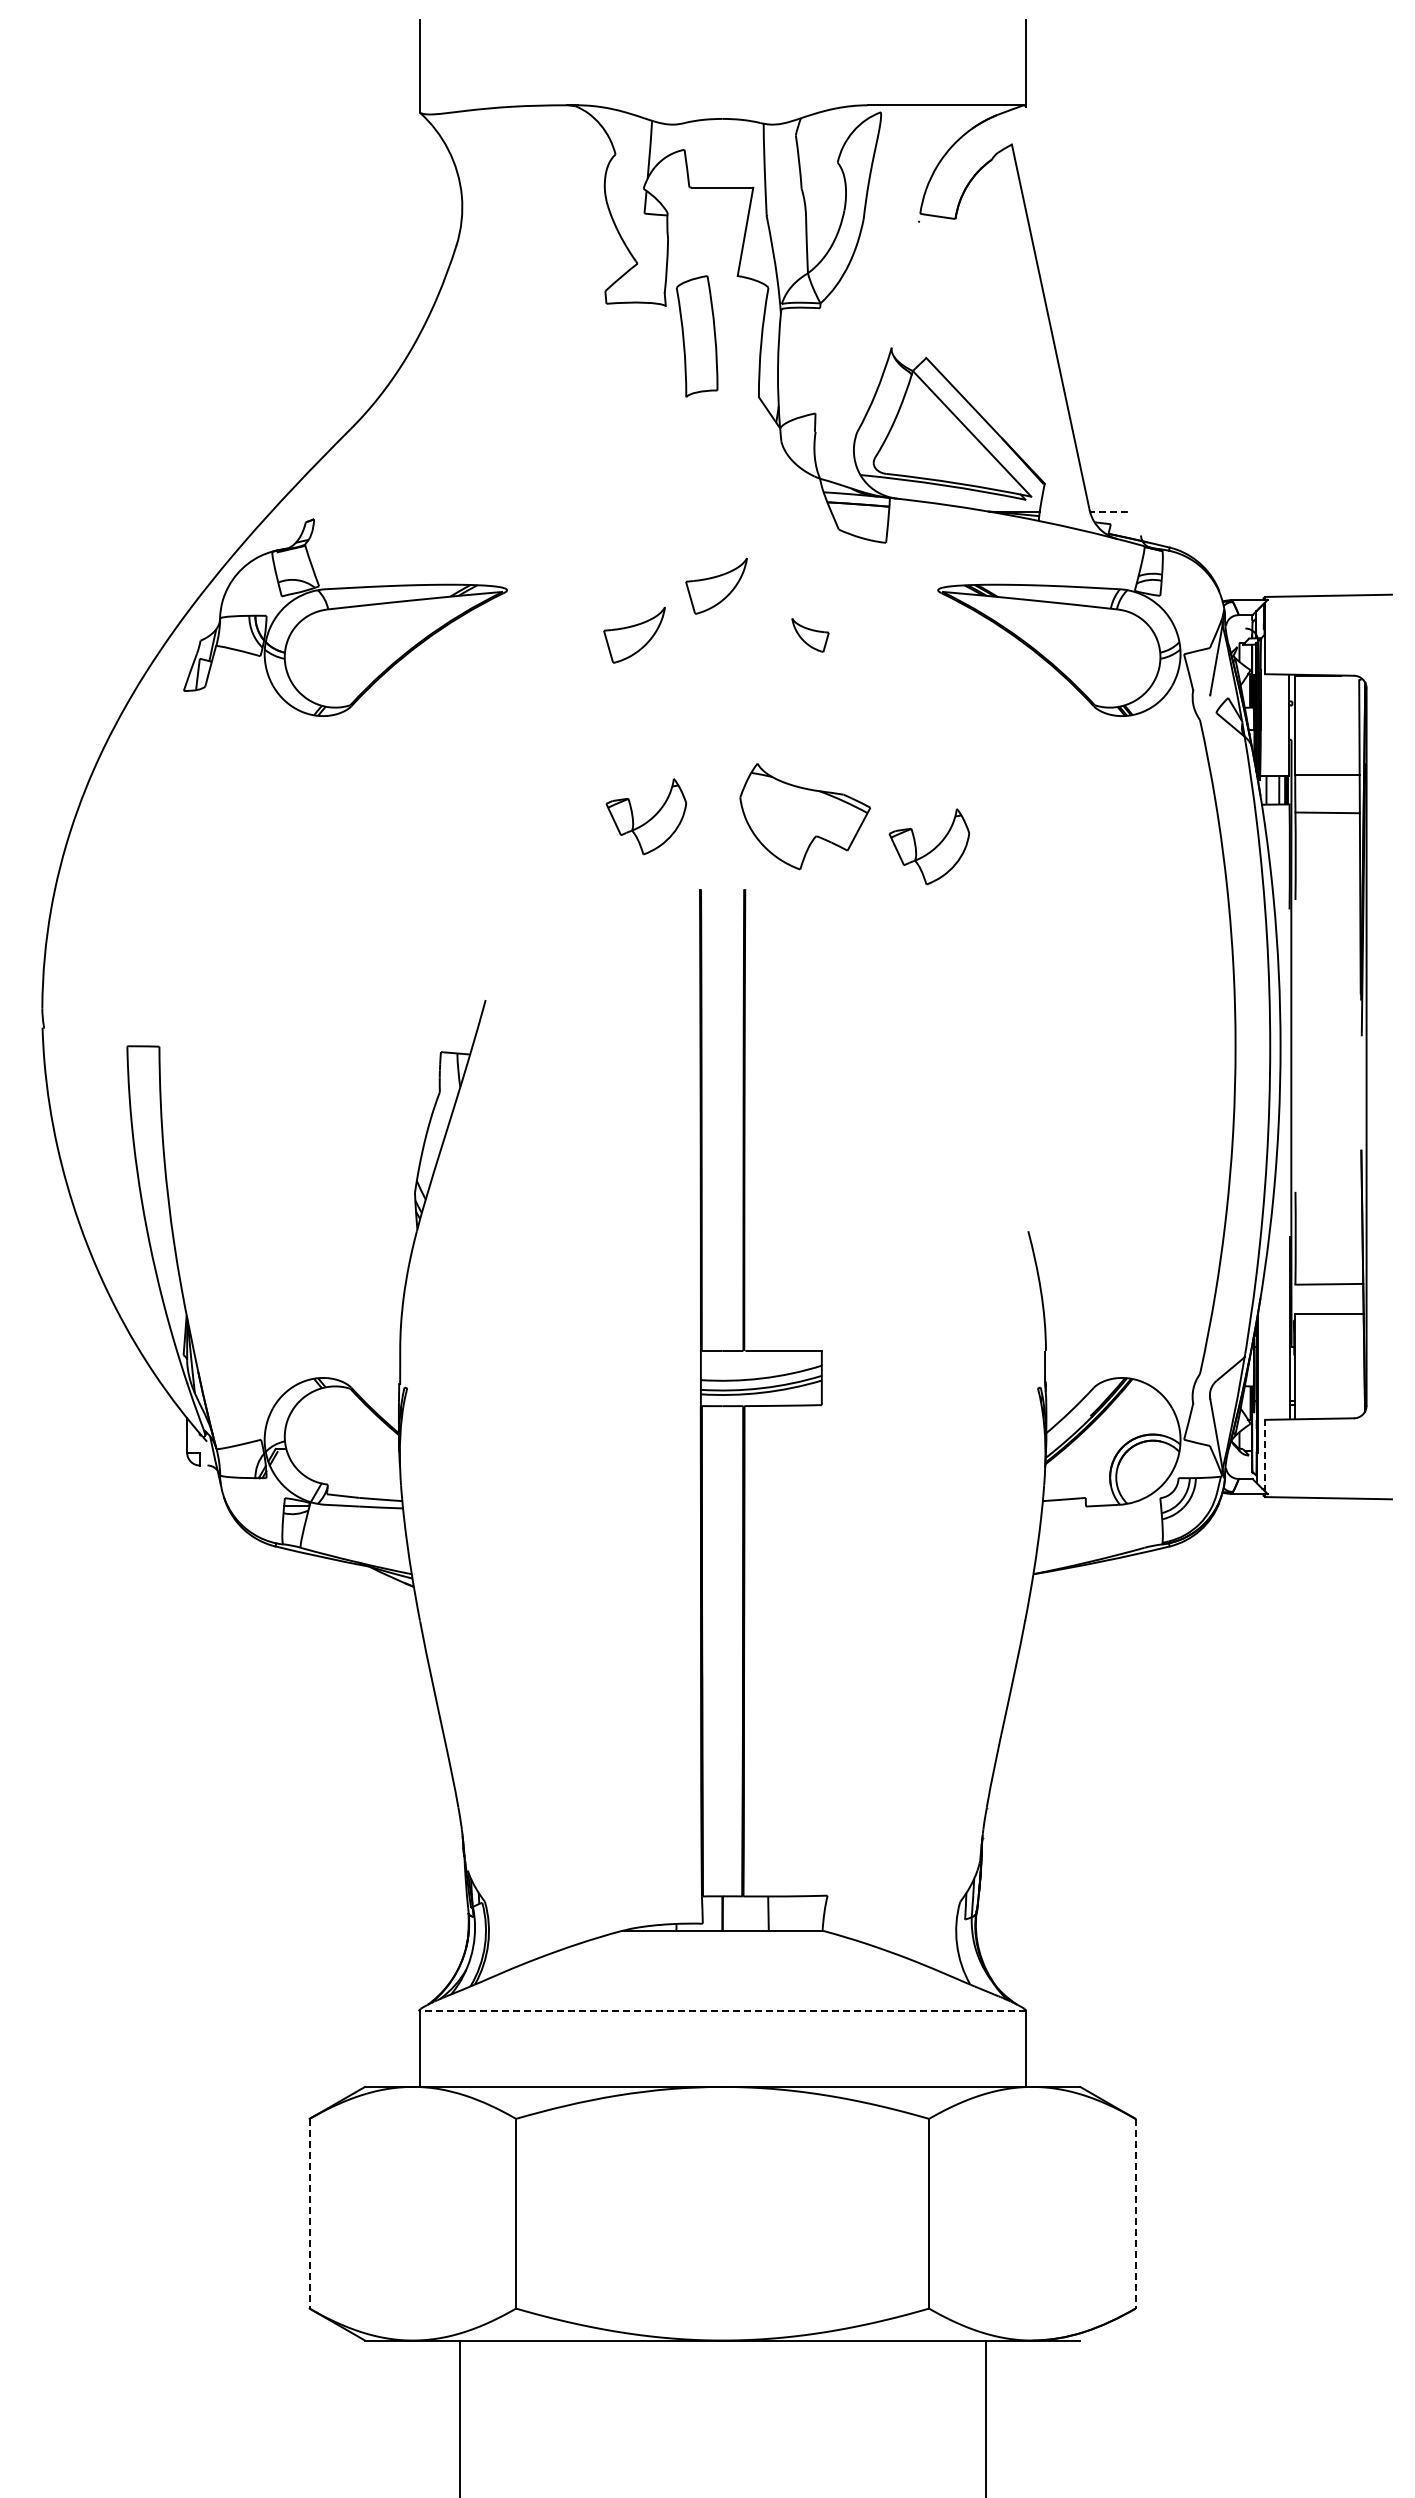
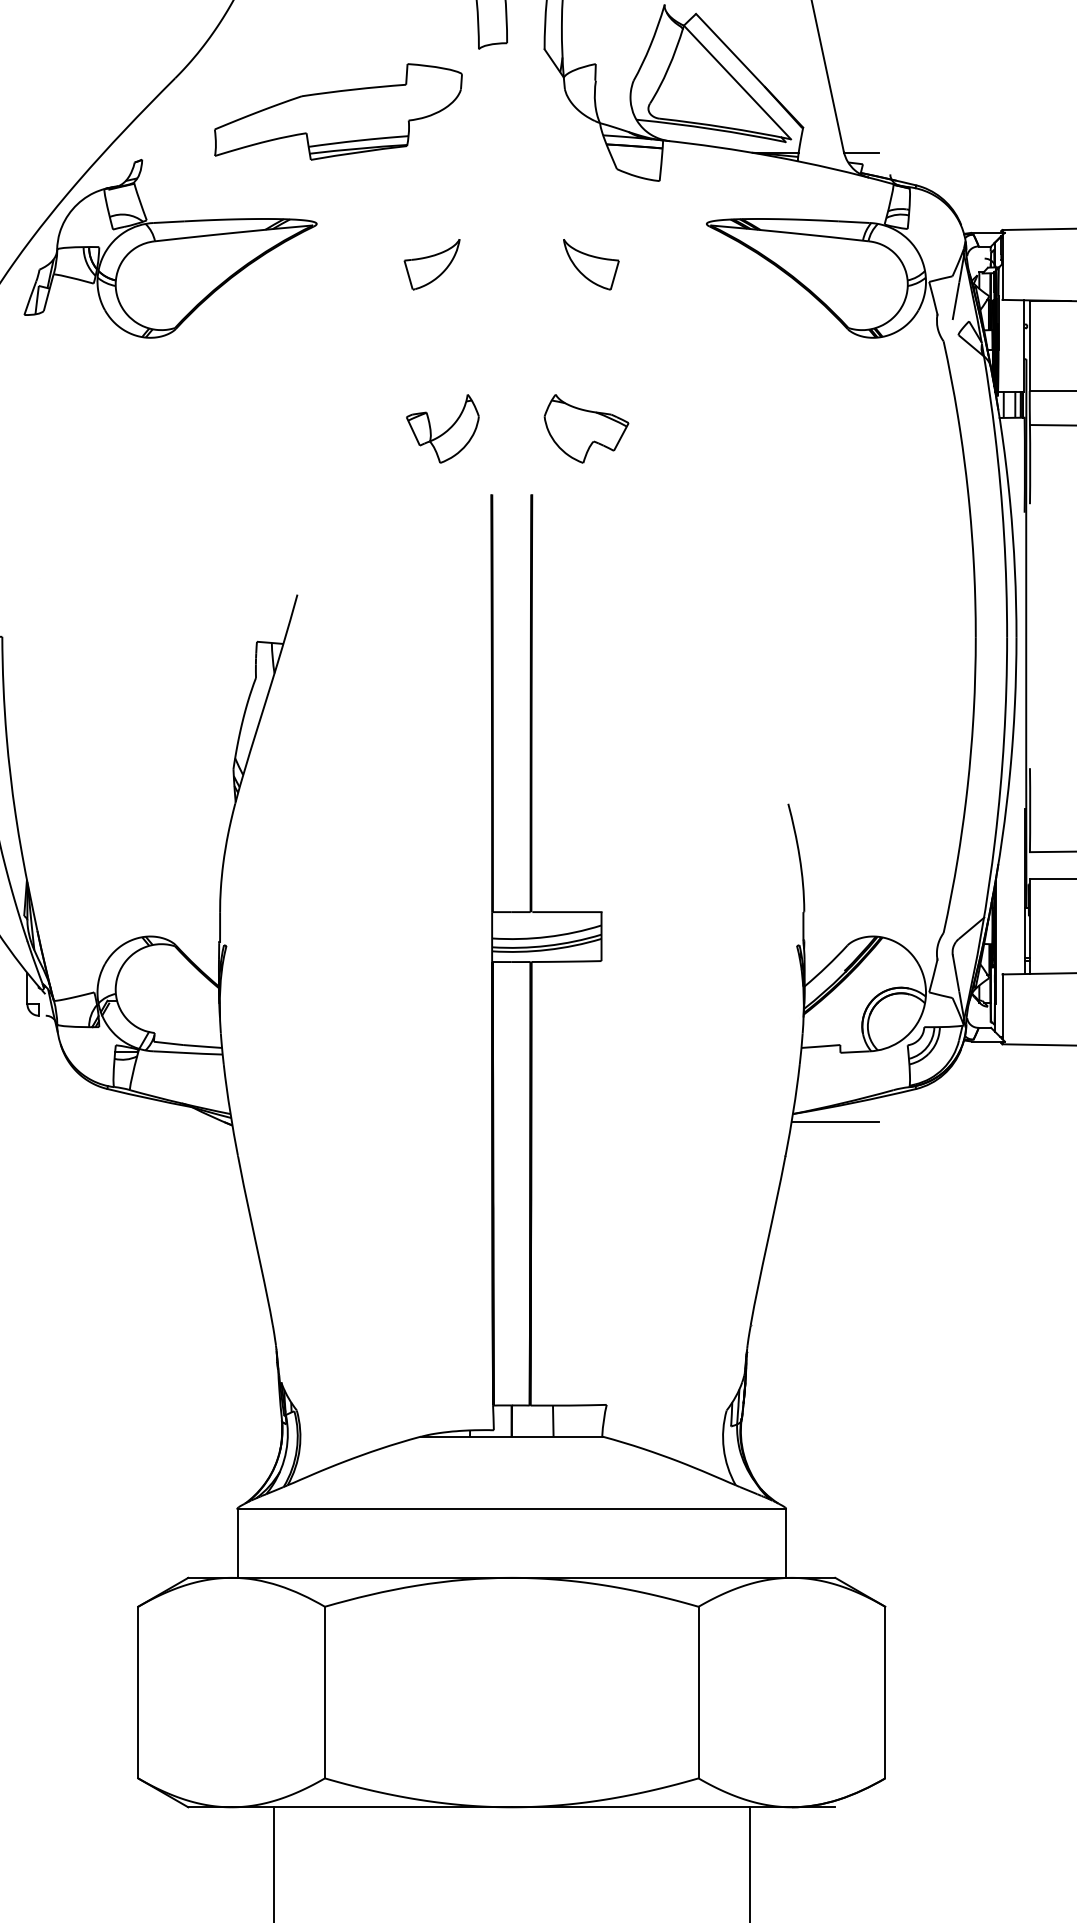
part: (530, 466) -> (337, 112), added
line: (1108, 511) -> (860, 152), dashed -> solid
part: (716, 585) -> (506, 219), removed
part: (810, 635) -> (591, 264), size x1.67
part: (805, 816) -> (586, 428), size x0.71
part: (929, 846) -> (698, 455), removed
line: (1265, 1455) -> (1002, 1006), dashed -> solid
line: (1080, 1582) -> (835, 1121), added
line: (722, 2010) -> (511, 1508), dashed -> solid
line: (309, 2213) -> (138, 1692), dashed -> solid
line: (1135, 2213) -> (885, 1692), dashed -> solid

